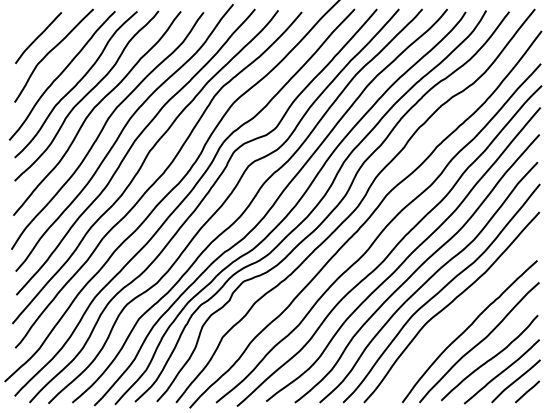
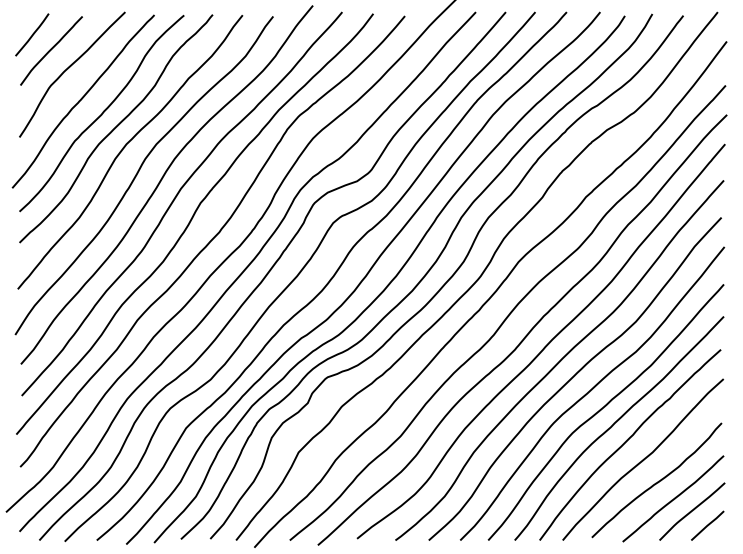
line: (24, 26) -> (32, 35), added
curve: (458, 316) -> (615, 424), added

